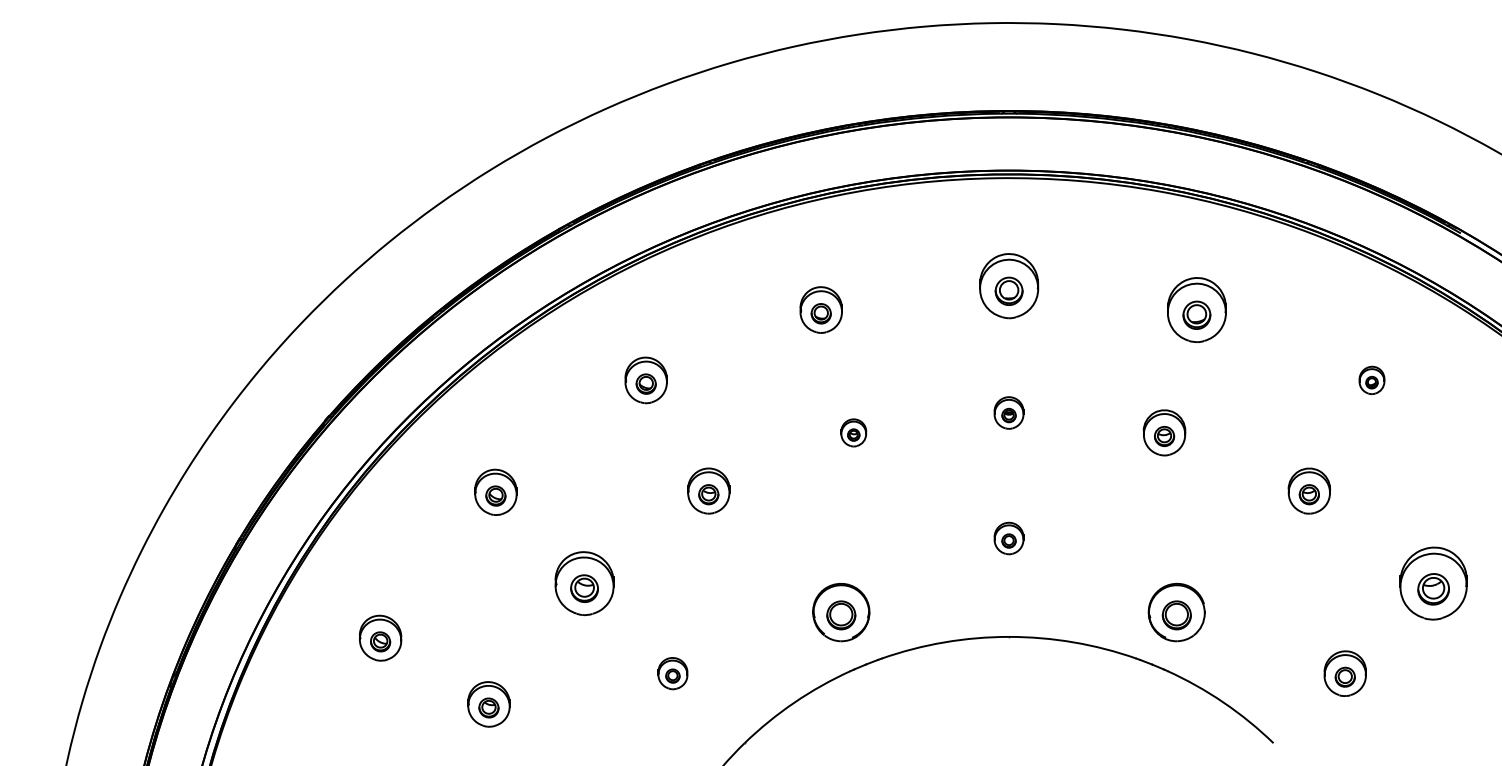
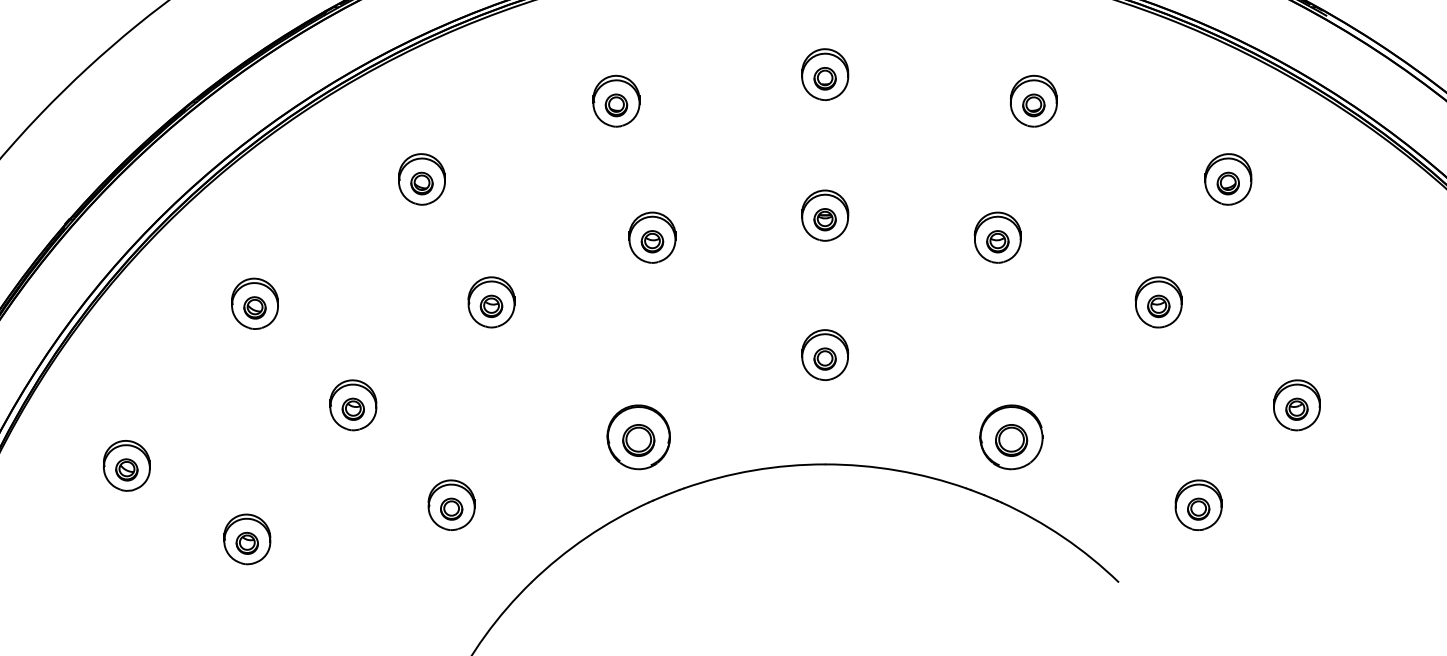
part: (1008, 285) -> (824, 73), size x0.71
part: (1196, 309) -> (1033, 100), size x0.71
part: (1371, 380) -> (1227, 179), size x1.67
part: (1008, 412) -> (824, 215), size x1.43
part: (853, 432) -> (652, 237), size x1.67
part: (1008, 538) -> (824, 355), size x1.43
part: (583, 583) -> (352, 405), size x0.71
part: (1433, 583) -> (1296, 405), size x0.62
part: (672, 673) -> (451, 505), size x1.43

